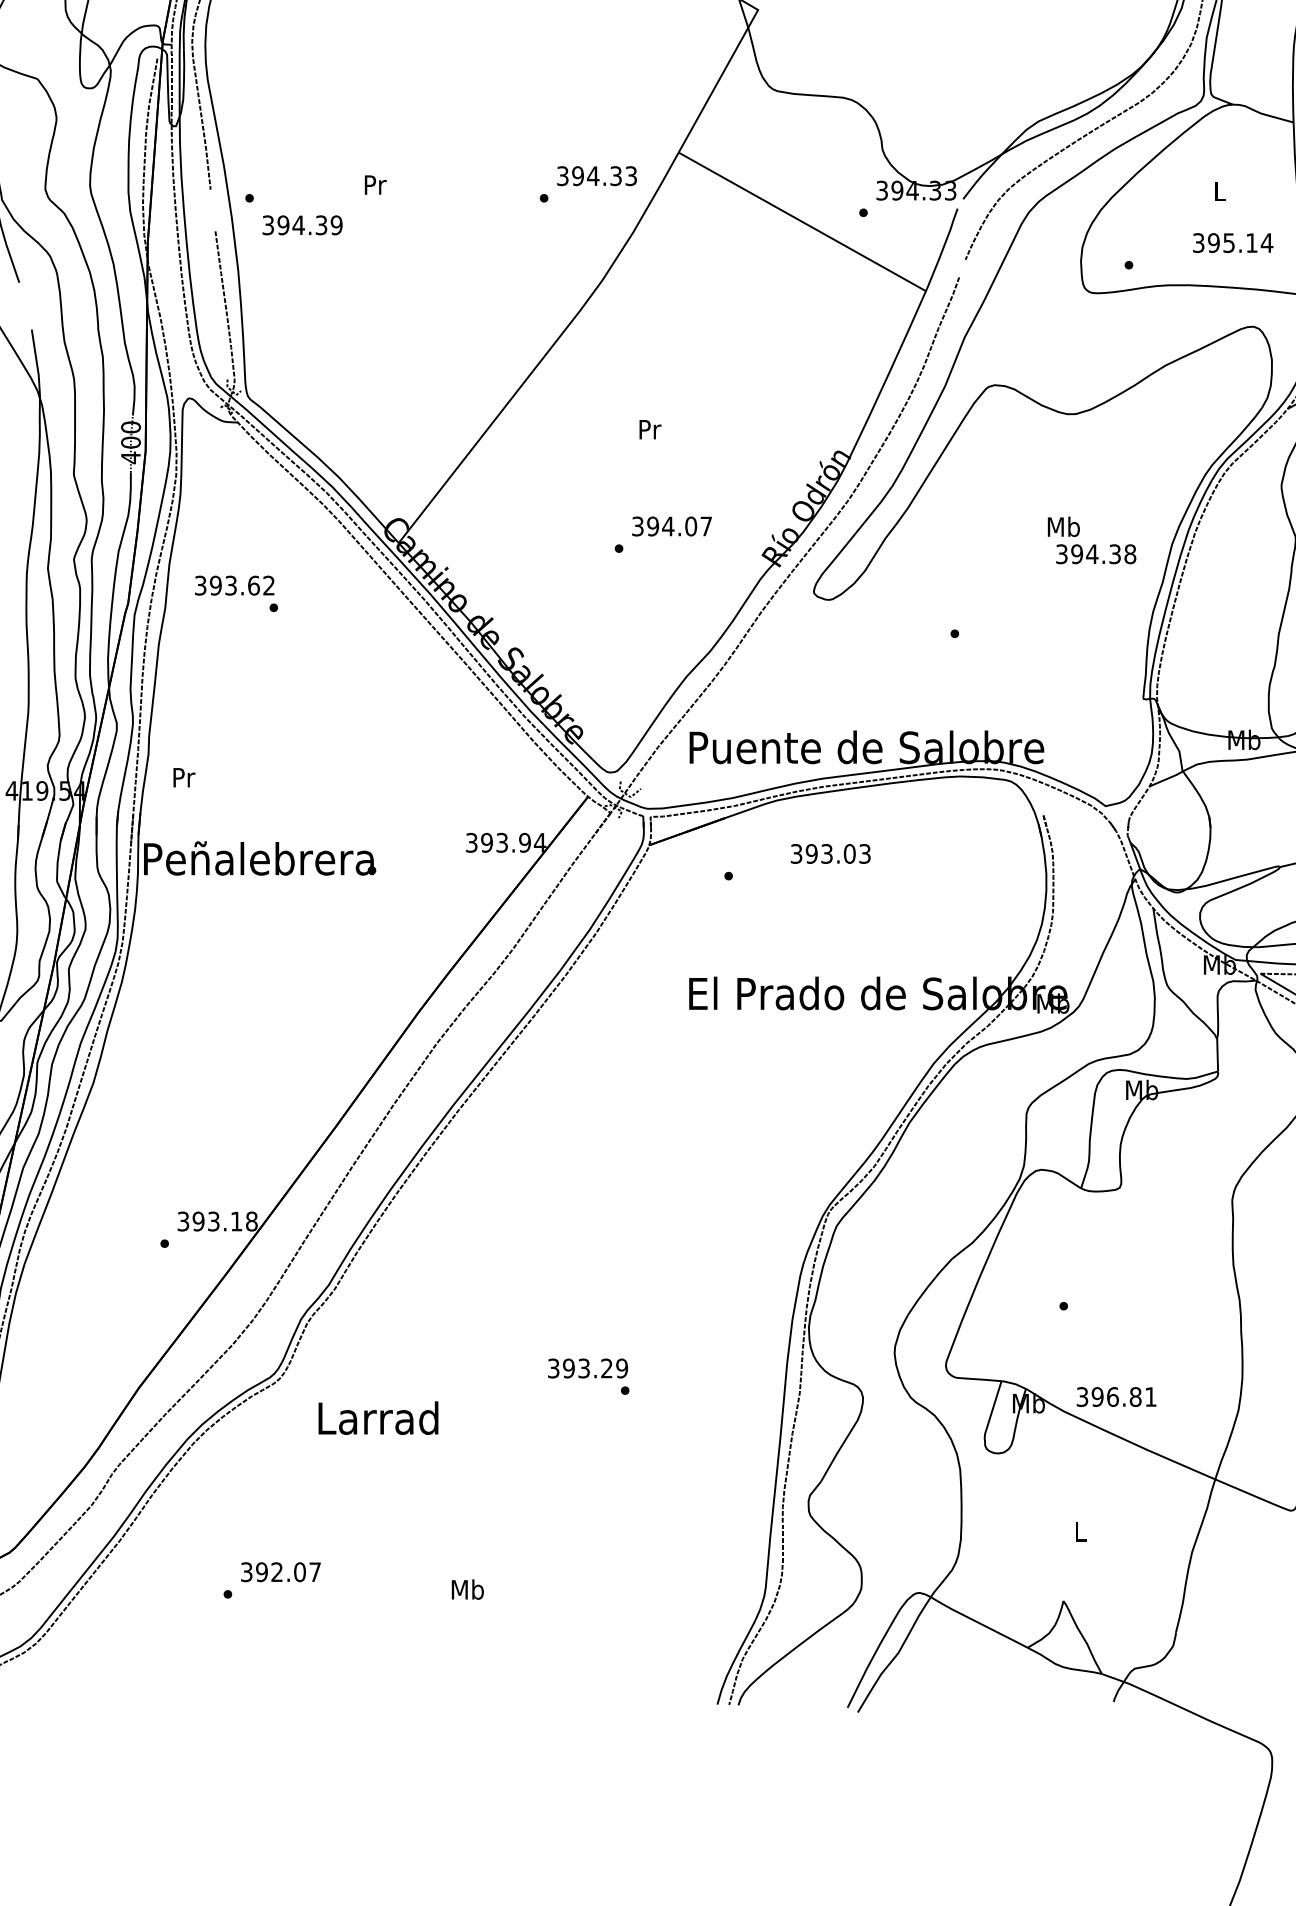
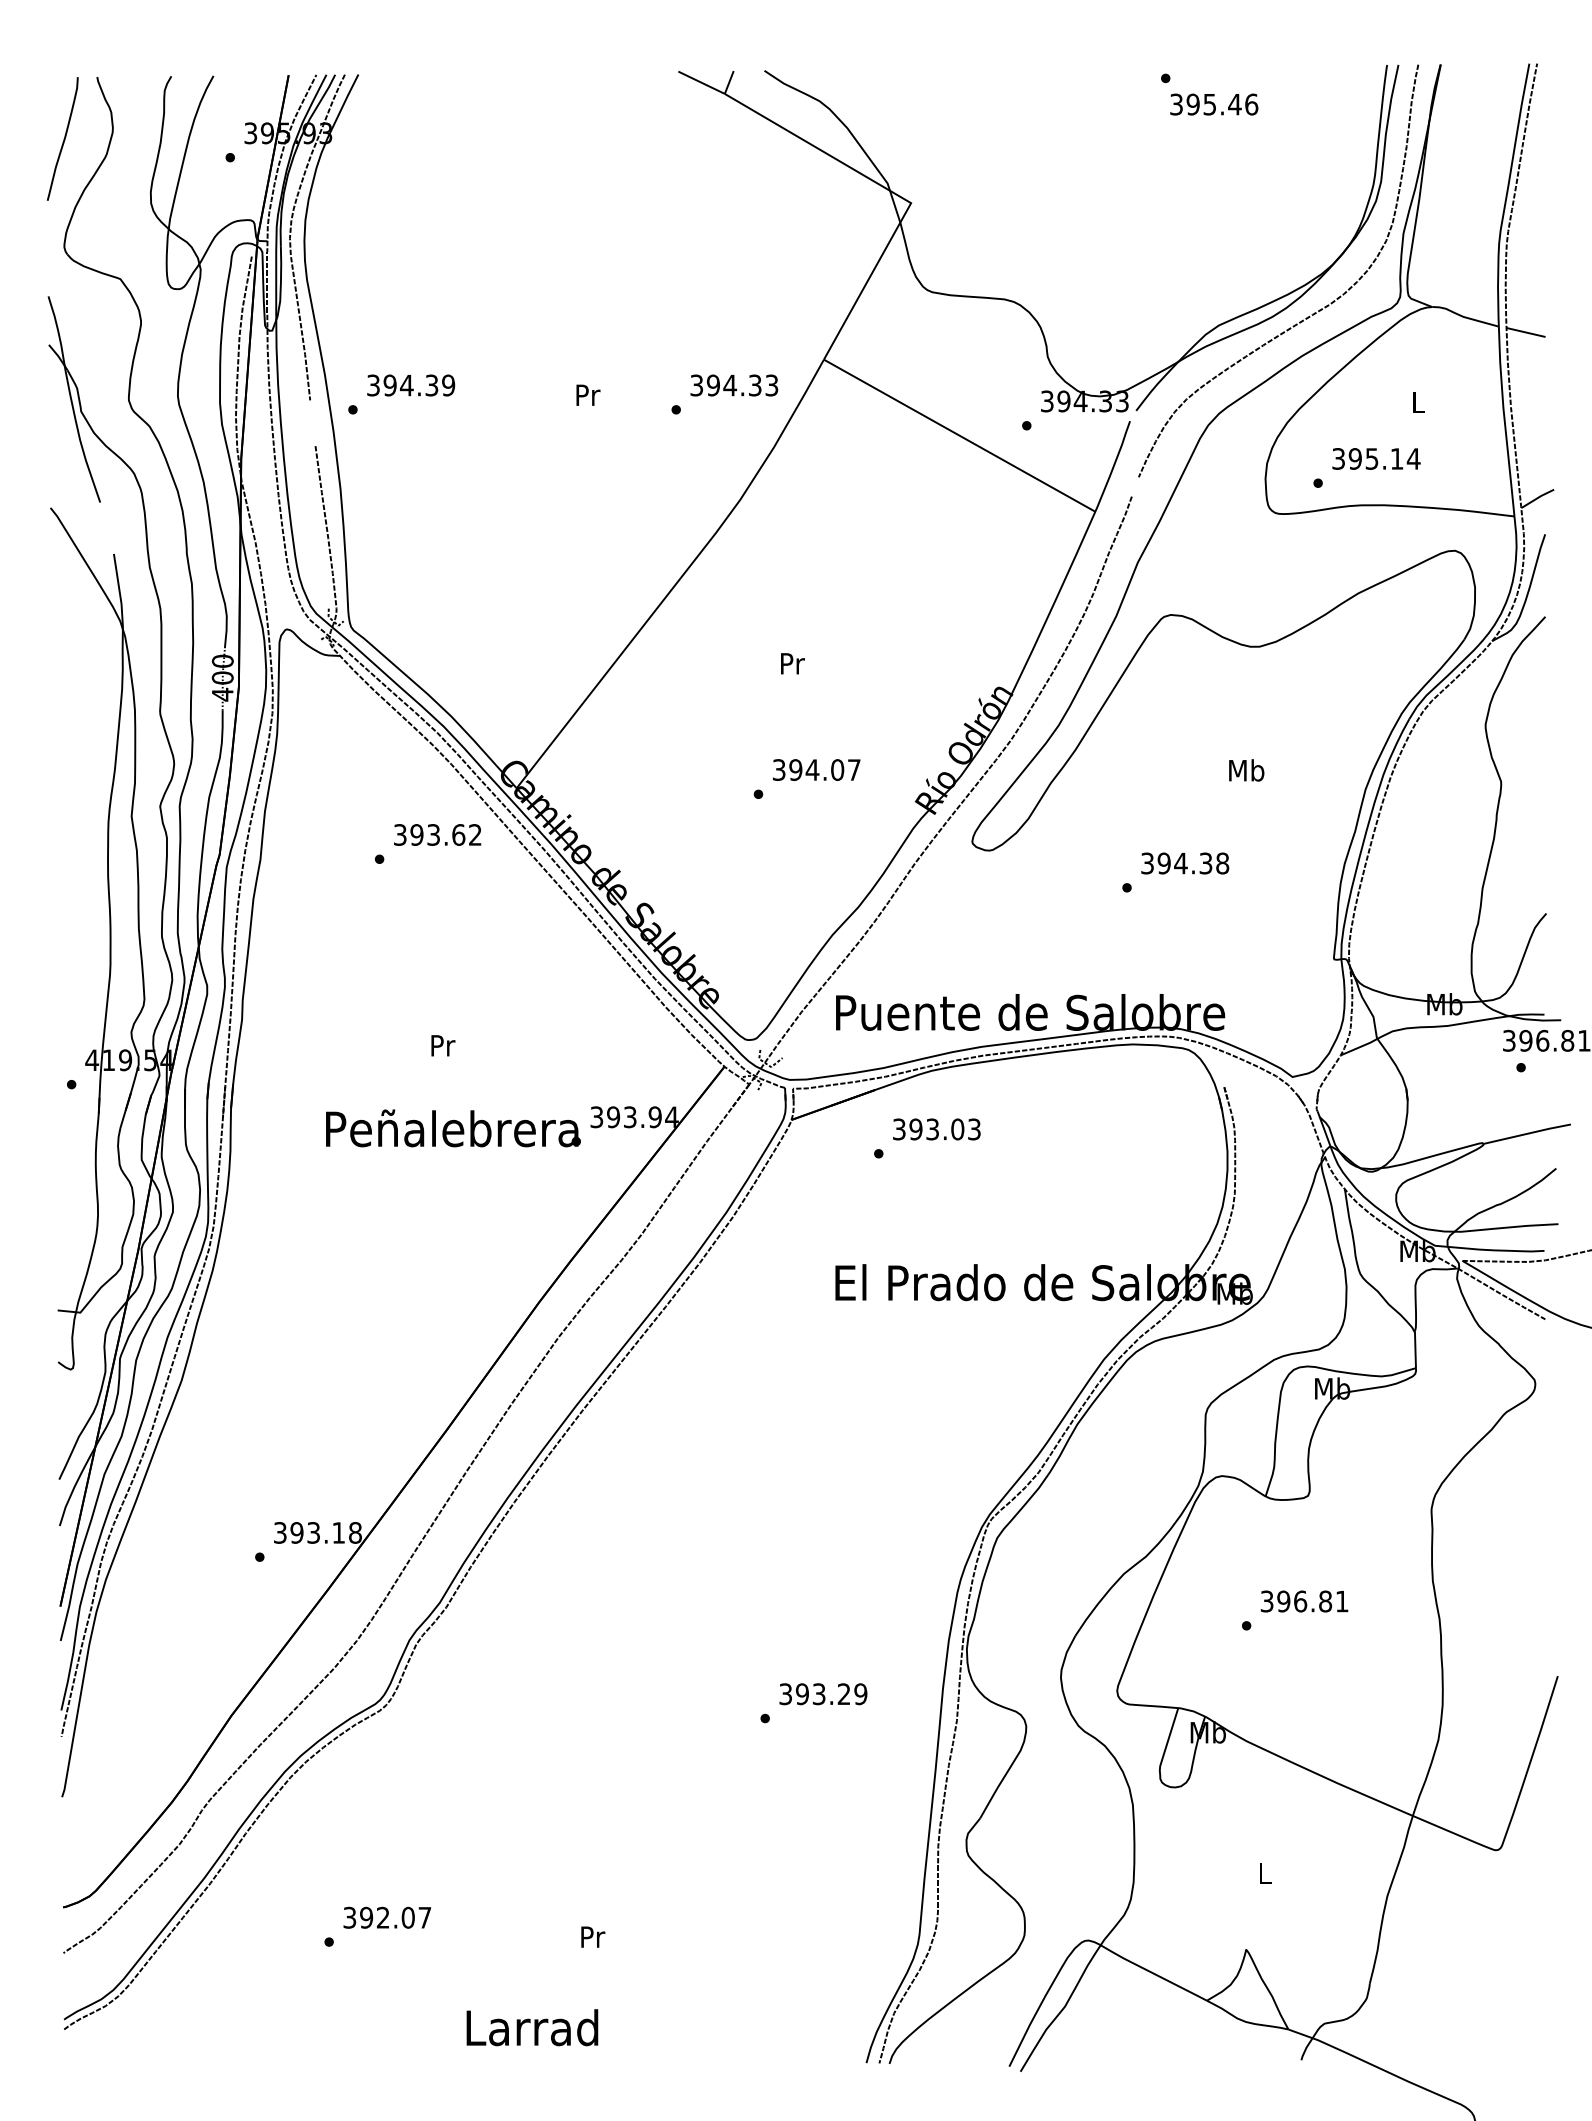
text: (375, 184) -> (588, 394), moved
text: (302, 225) -> (411, 385), moved
text: (1233, 242) -> (1376, 458), moved
text: (1096, 554) -> (1185, 863), moved
text: (234, 585) -> (437, 834), moved
text: (184, 777) -> (443, 1045), moved
text: (830, 853) -> (936, 1129), moved
text: (260, 858) -> (453, 1128), moved
text: (588, 1368) -> (823, 1694), moved
text: (1116, 1397) -> (1304, 1601), moved
text: (378, 1417) -> (532, 2027), moved
text: (467, 1589) -> (592, 1936), Mb -> Pr

